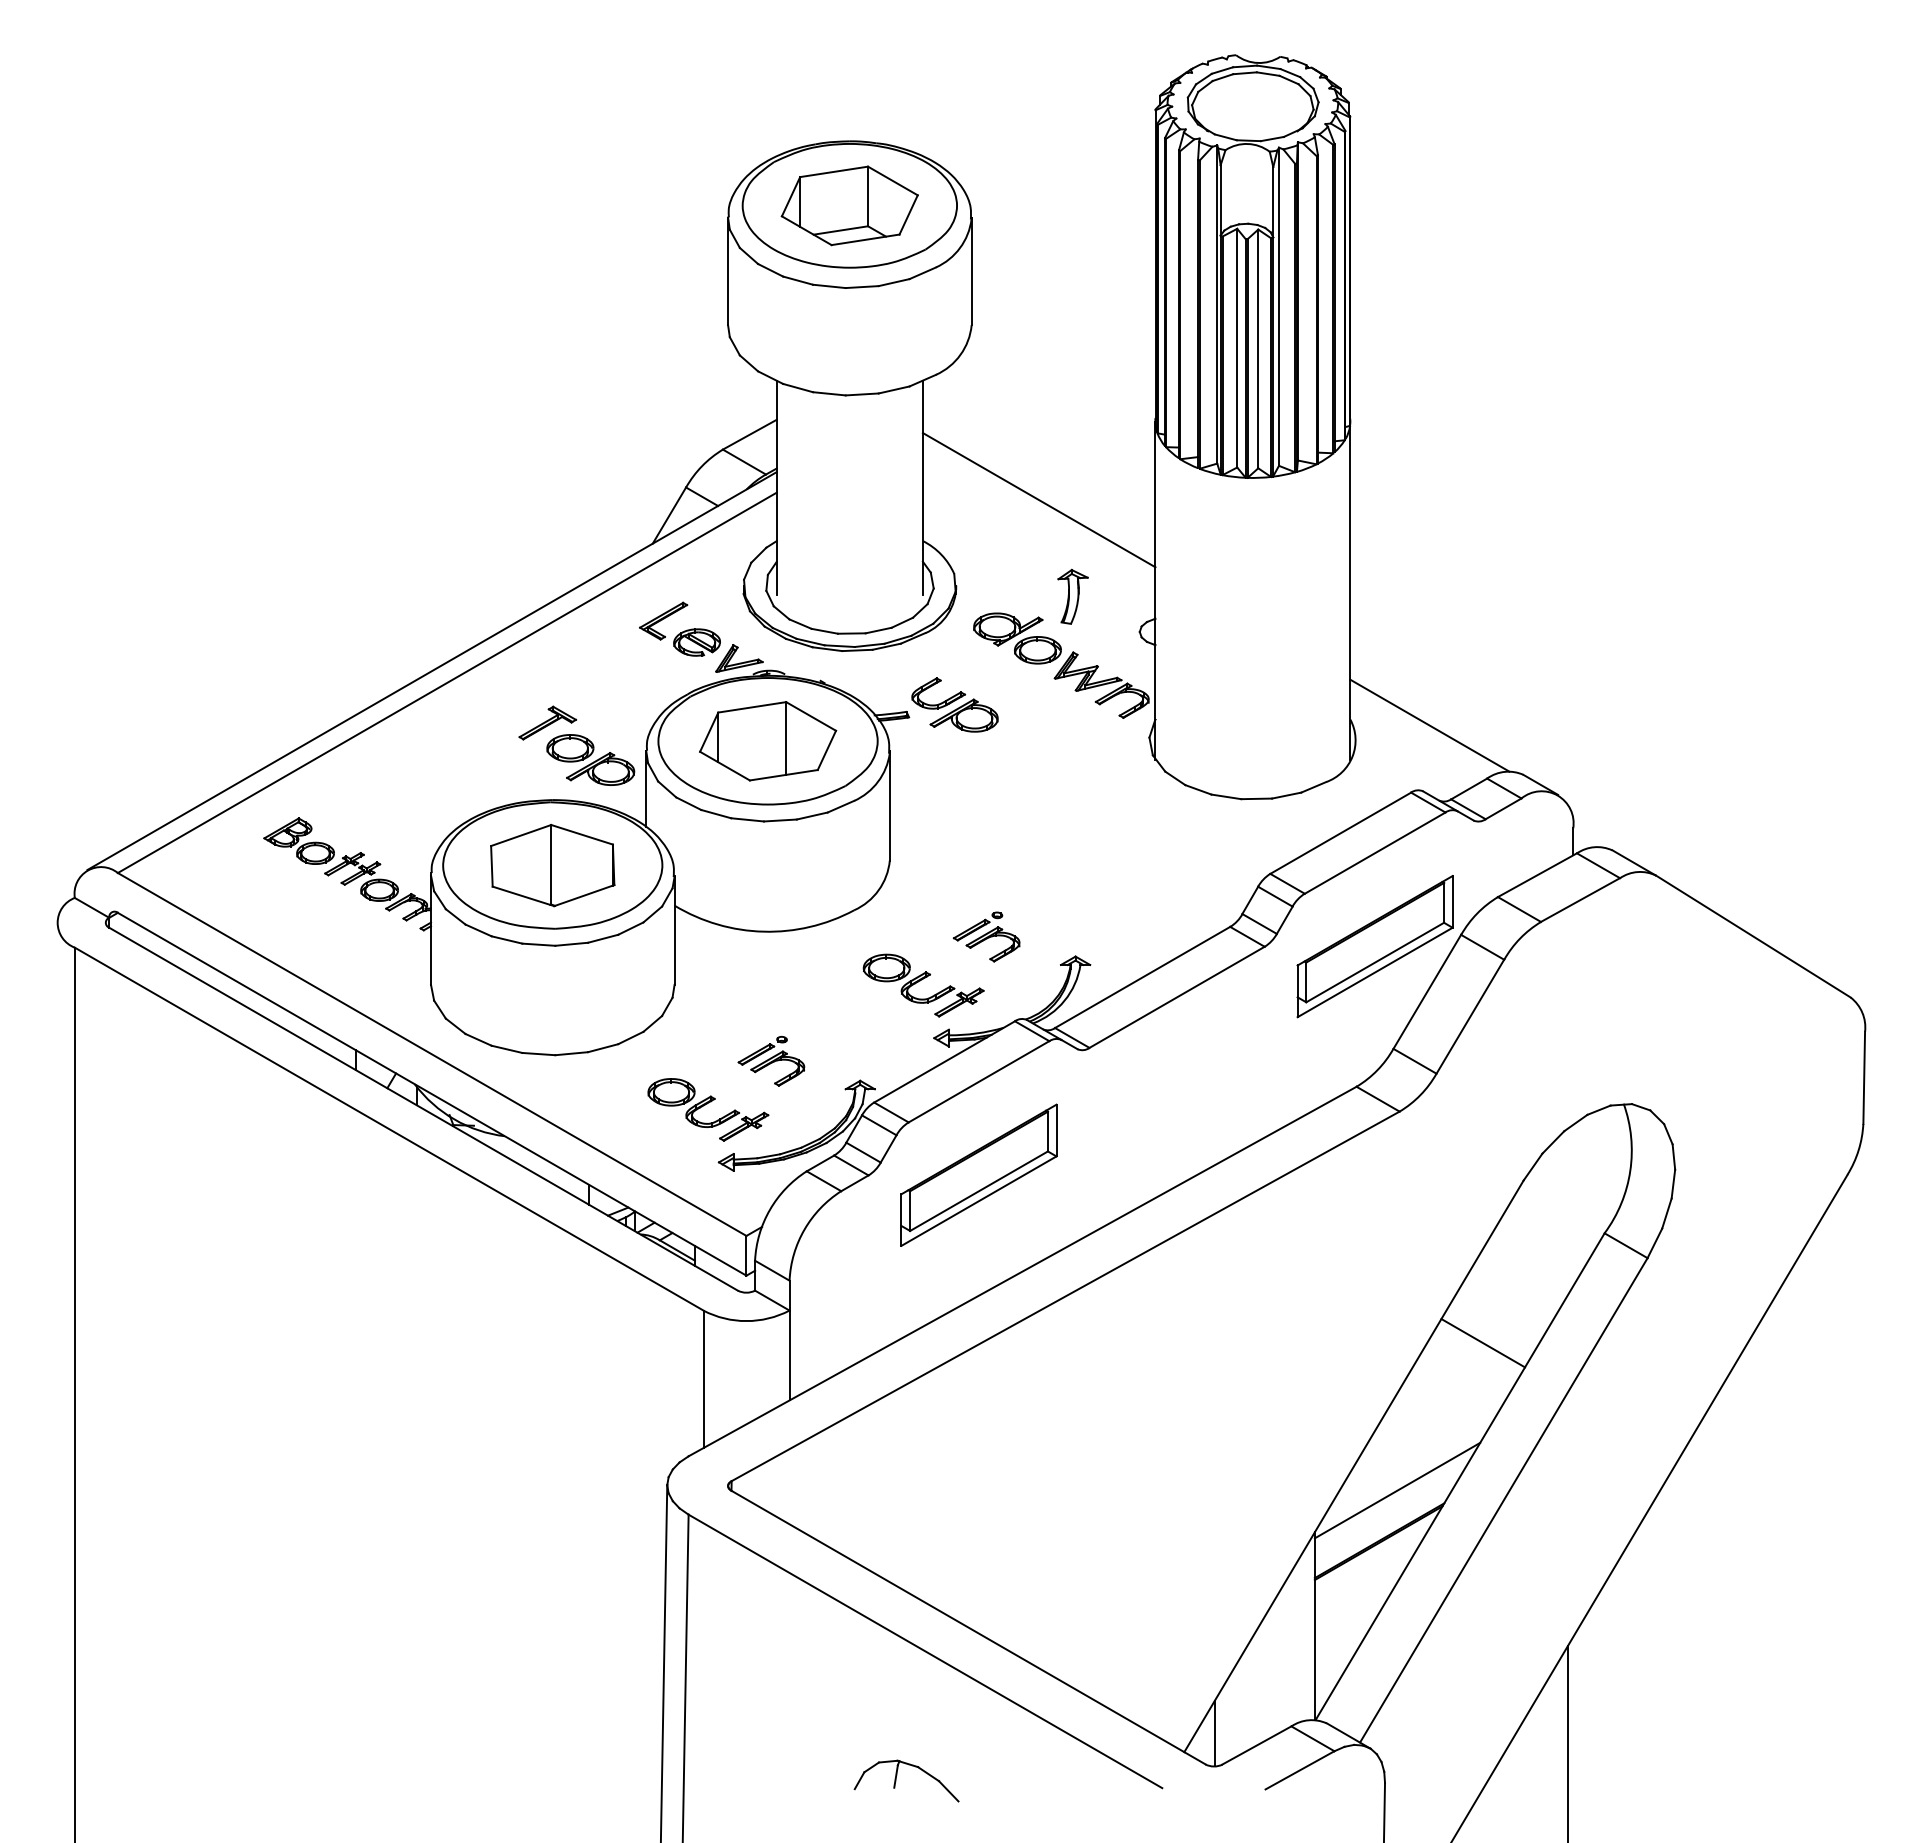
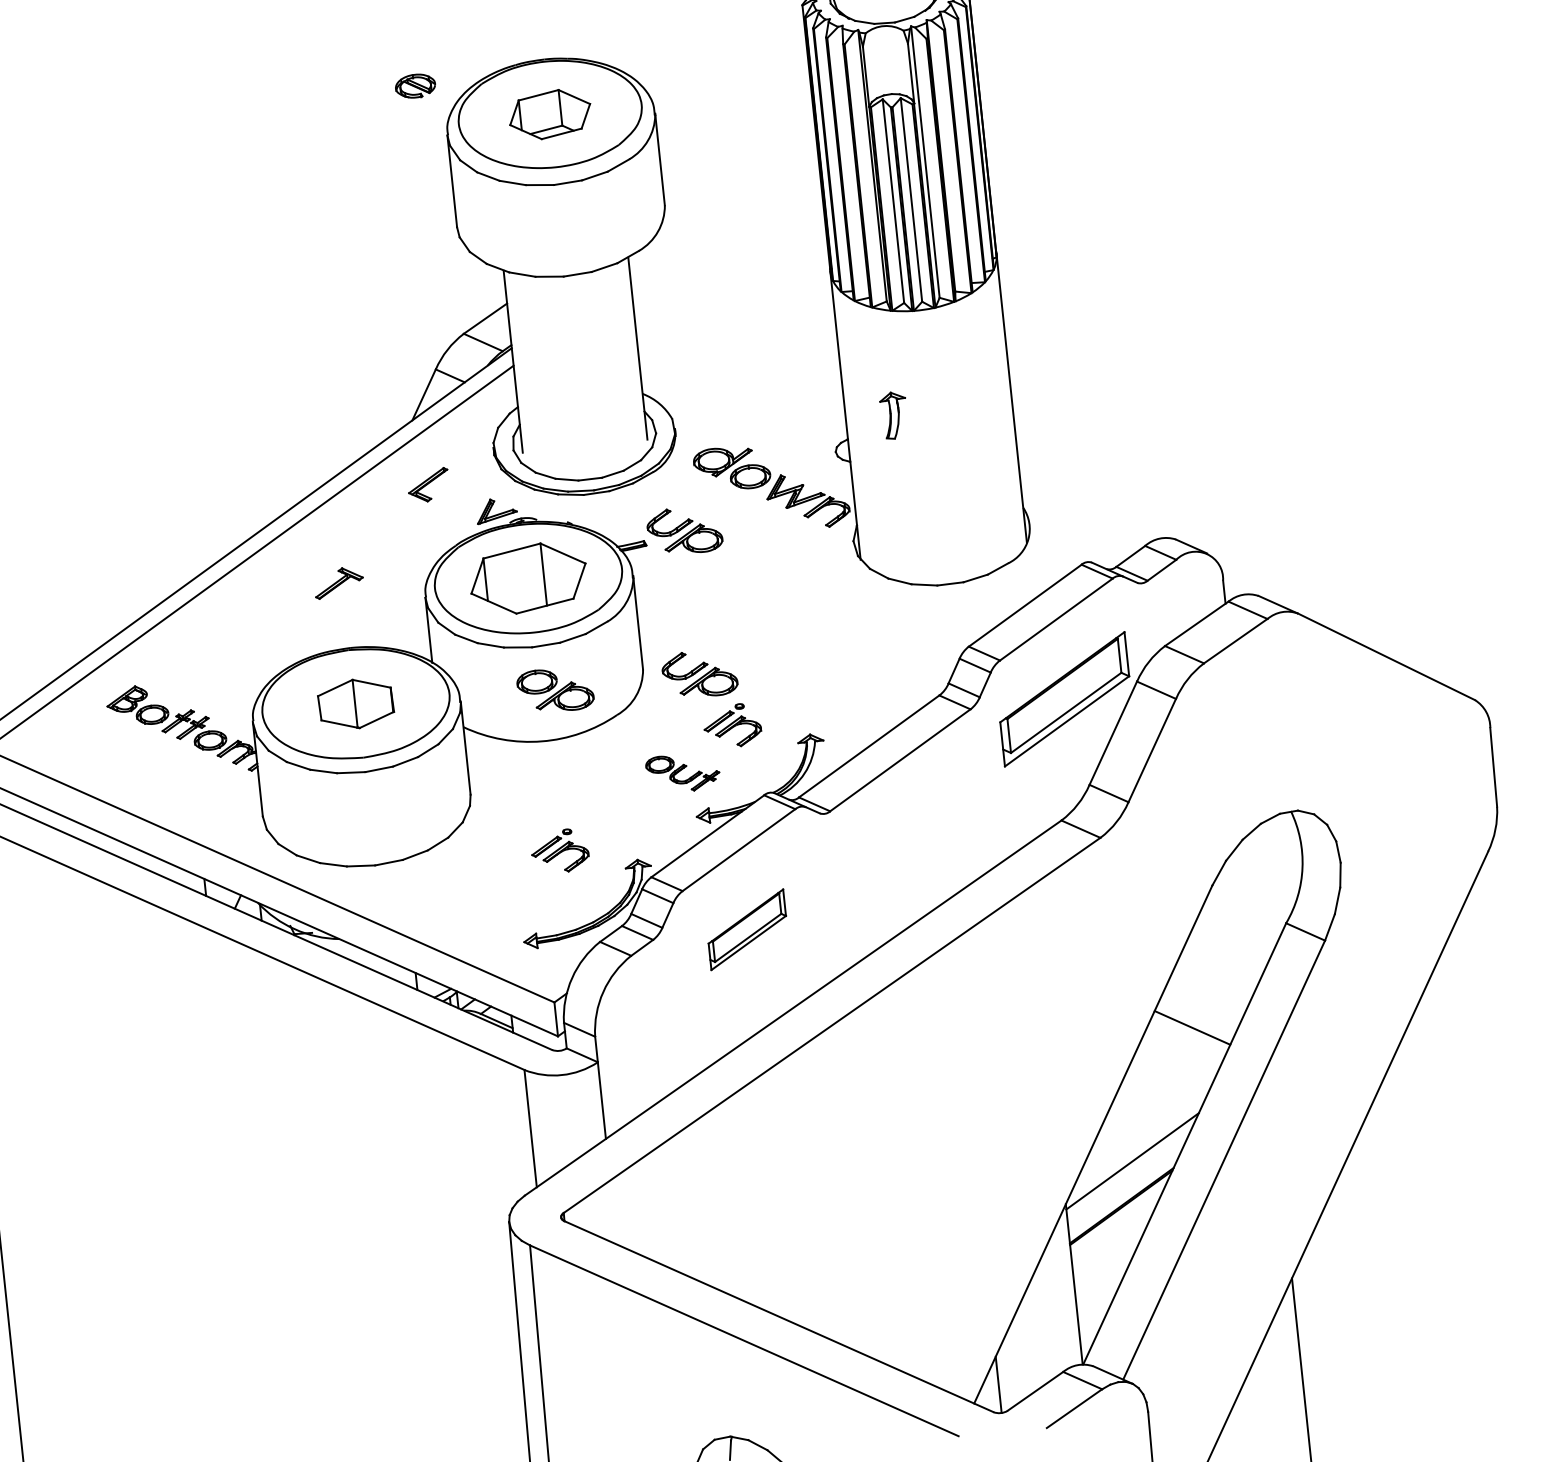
part: (849, 205) -> (549, 114), size x0.7
line: (1038, 500) -> (737, 348), removed
part: (1072, 596) -> (893, 415), moved
part: (696, 642) -> (415, 86), moved
line: (1429, 725) -> (1091, 505), removed
part: (590, 759) -> (555, 689), moved
part: (552, 865) -> (355, 703), size x0.7
part: (954, 872) -> (699, 673), added
part: (923, 985) -> (682, 772), size x0.7
part: (708, 1109) -> (510, 898), removed
part: (978, 1174) -> (746, 929), size x0.6

